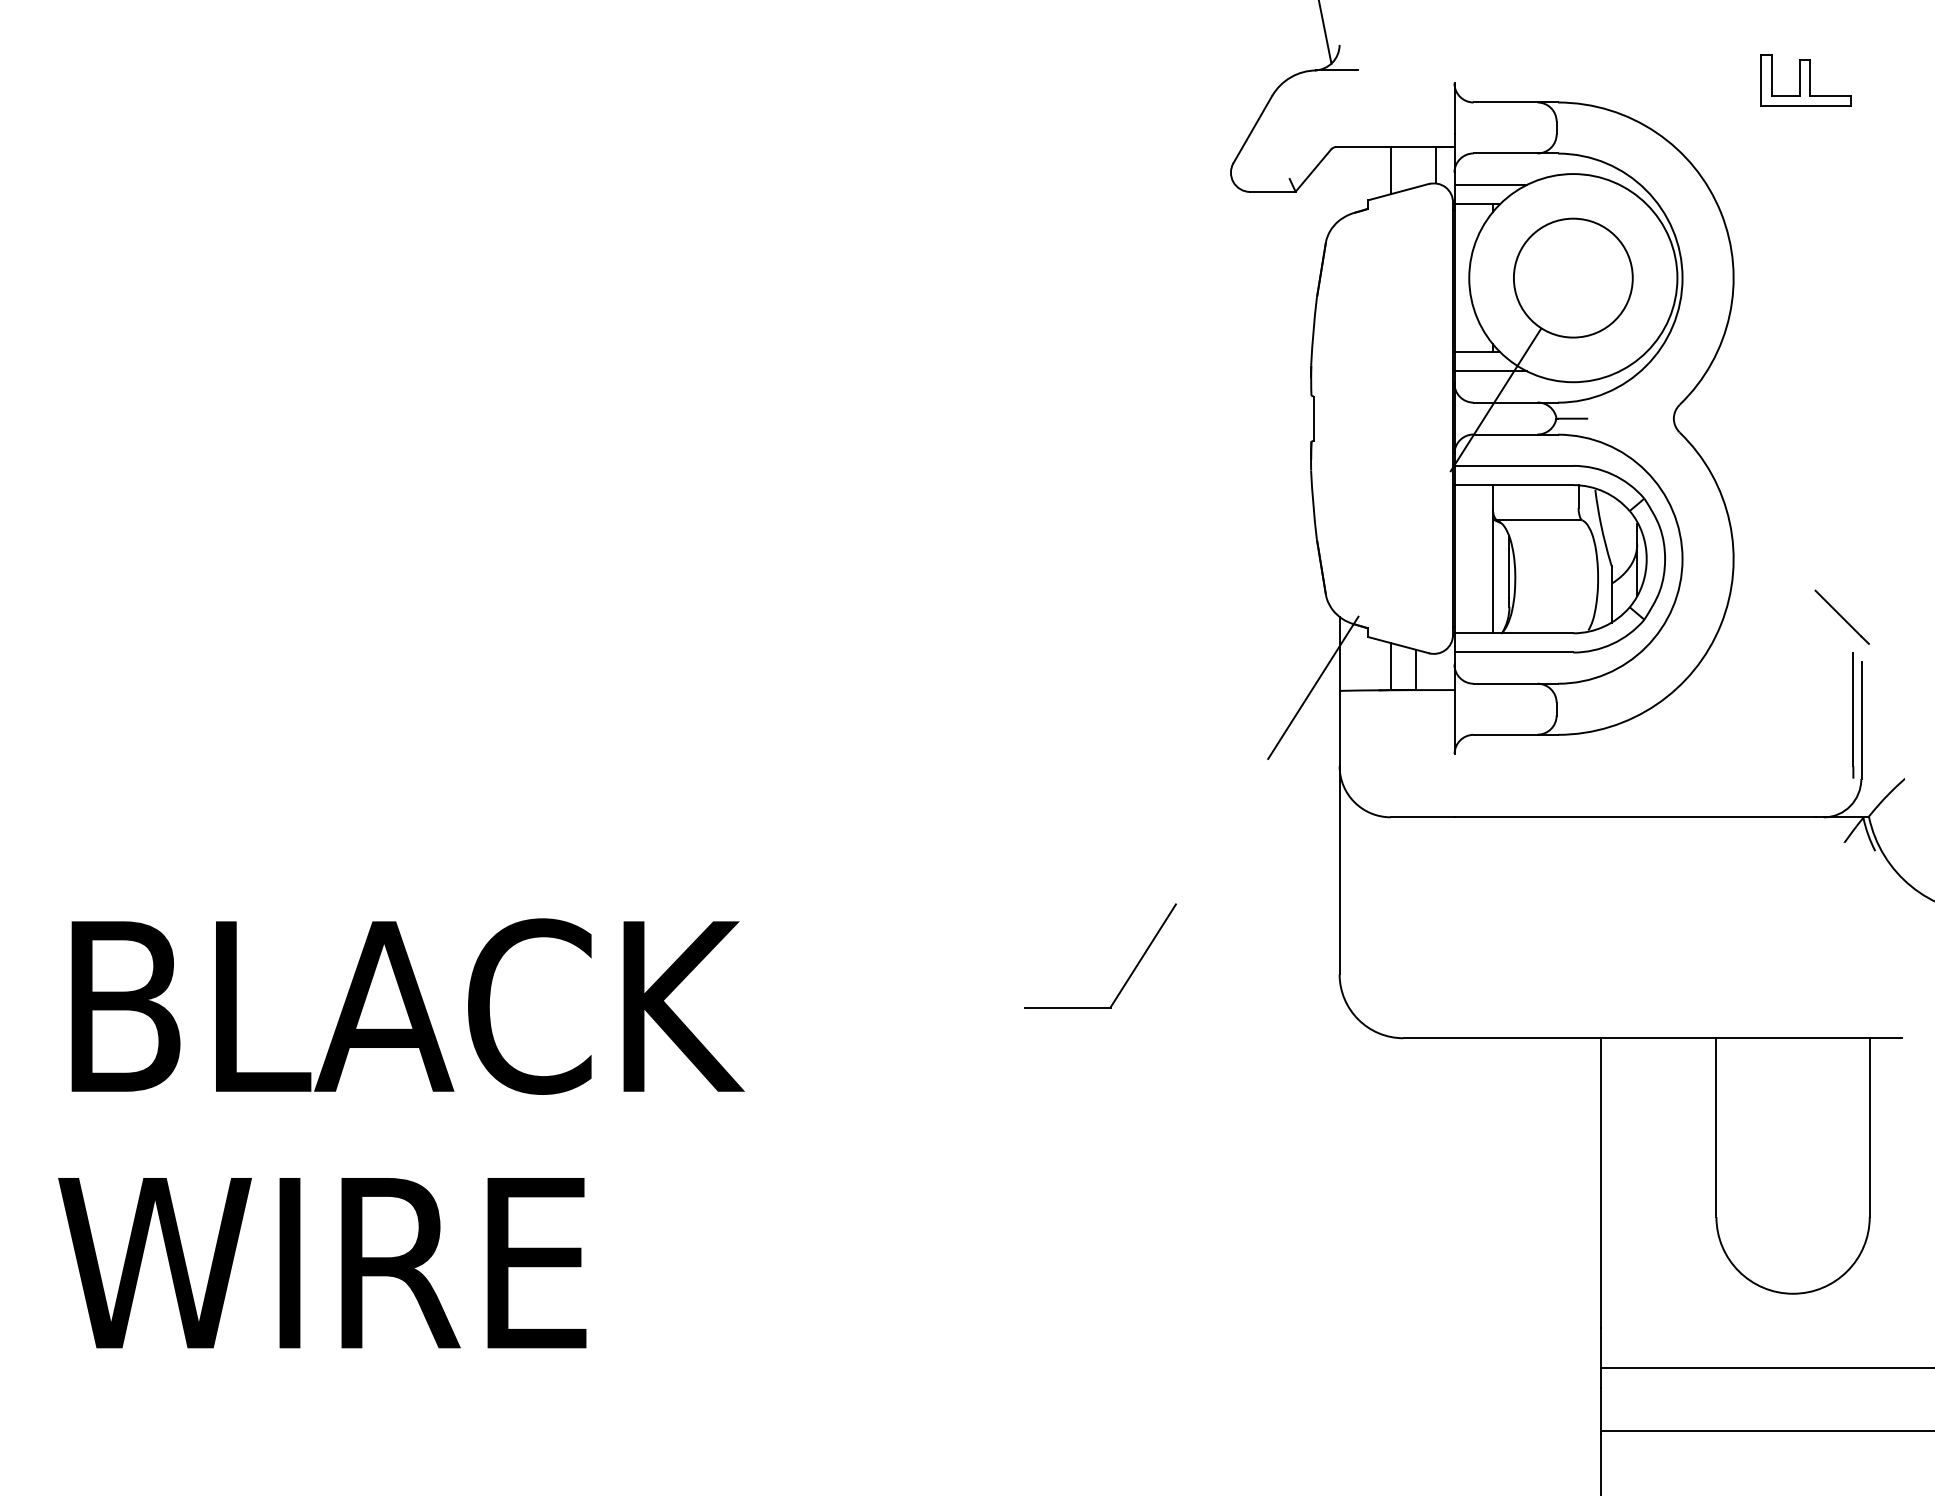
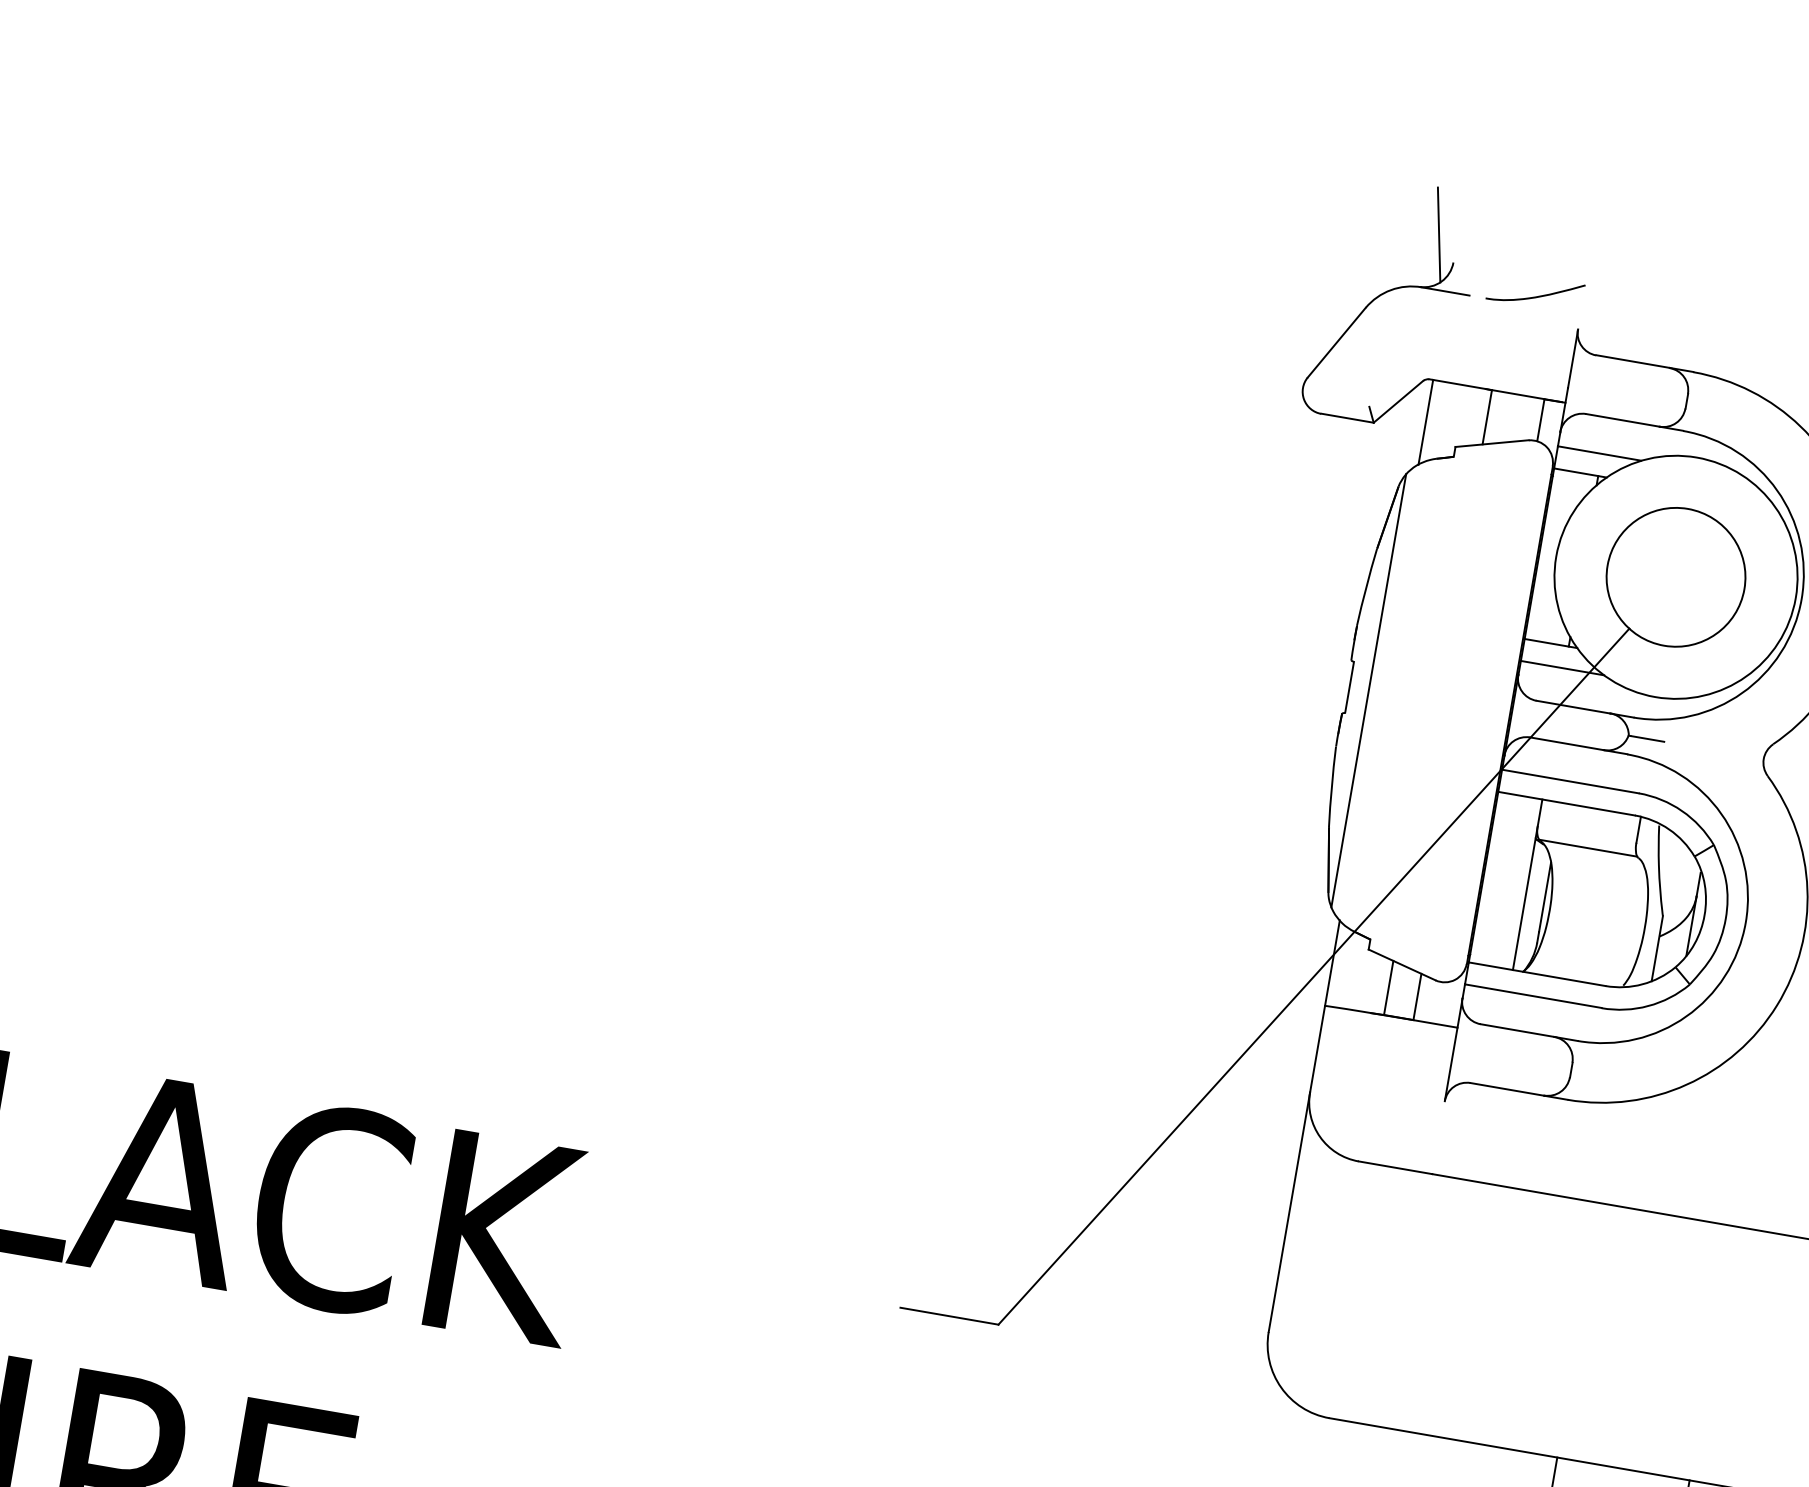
curve: (1415, 60) -> (1537, 295), added
line: (1339, 183) -> (1425, 421), added
line: (1330, 418) -> (1368, 690), added
line: (1325, 668) -> (1313, 977), dashed -> solid

